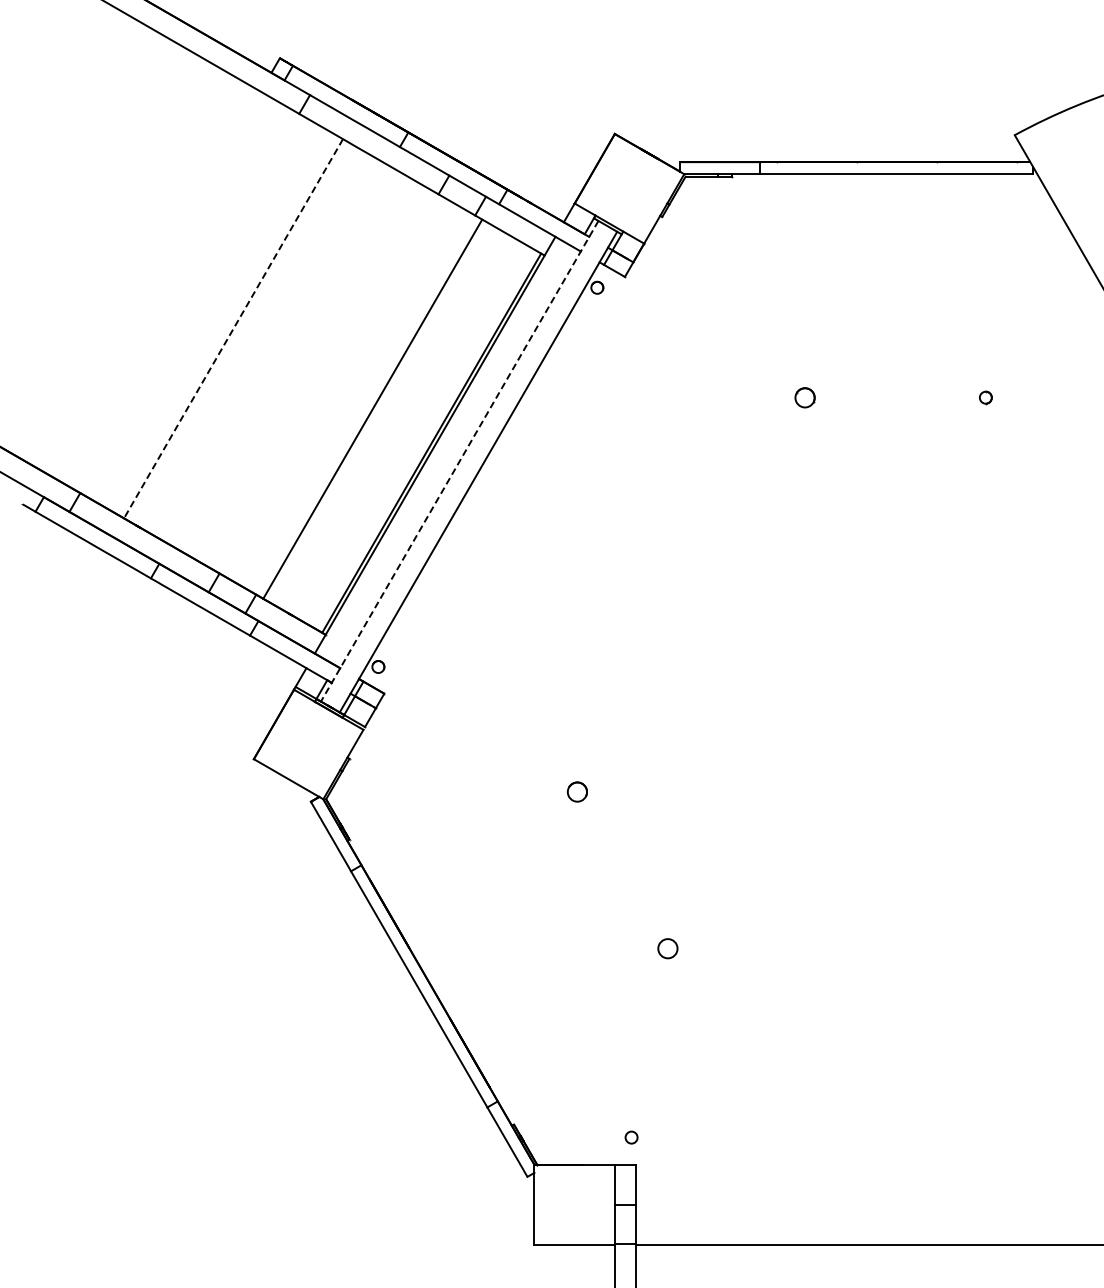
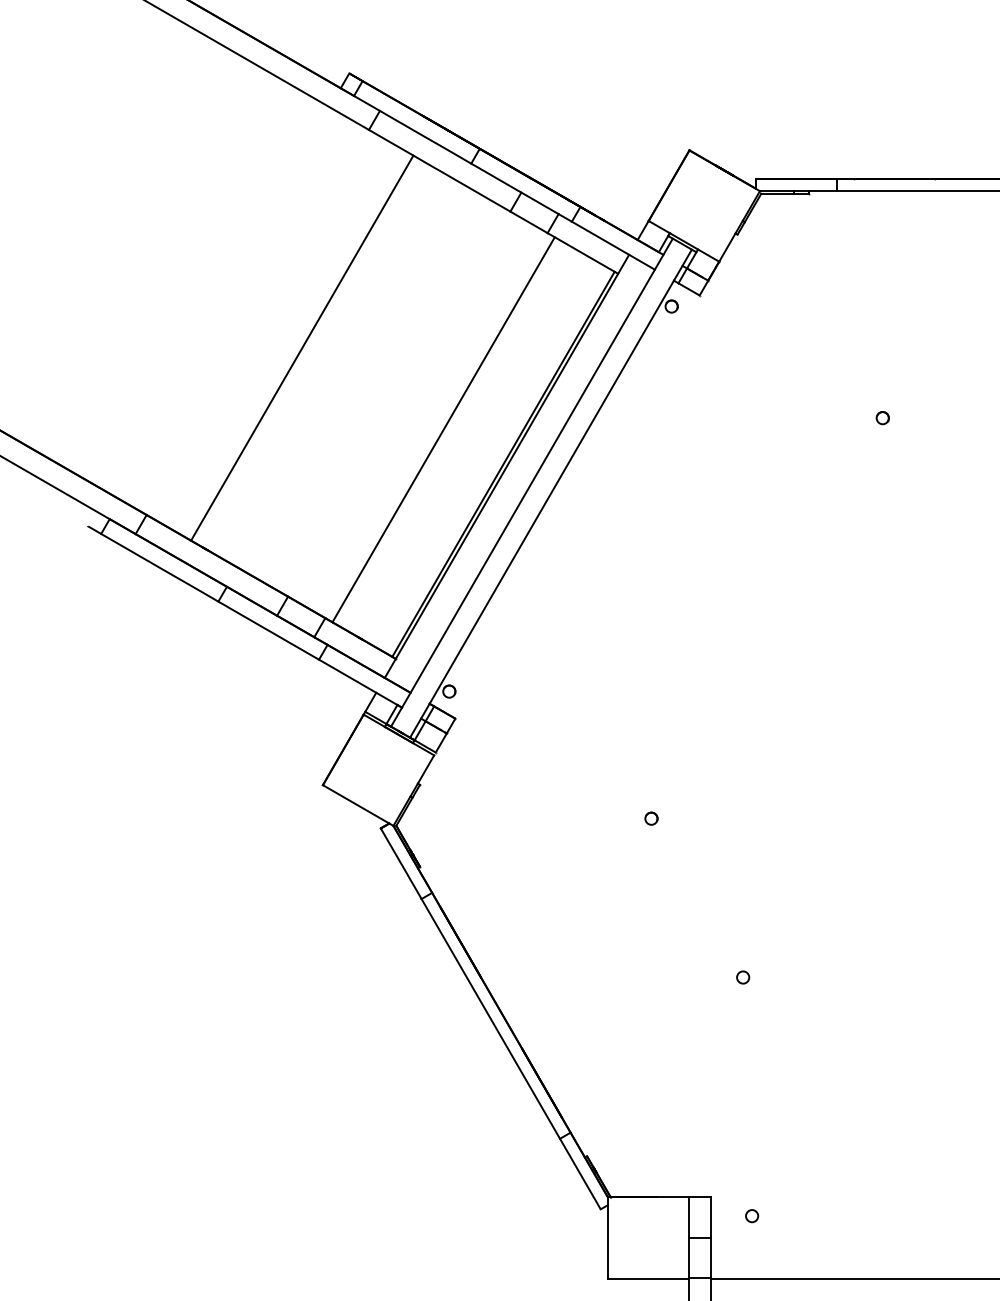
line: (233, 328) -> (302, 347), dashed -> solid
circle: (805, 397) -> (883, 417), size x0.62
line: (459, 461) -> (531, 482), dashed -> solid
circle: (577, 792) -> (651, 819), size x0.62
circle: (667, 948) -> (742, 977), size x0.62
circle: (631, 1137) -> (752, 1216), moved

